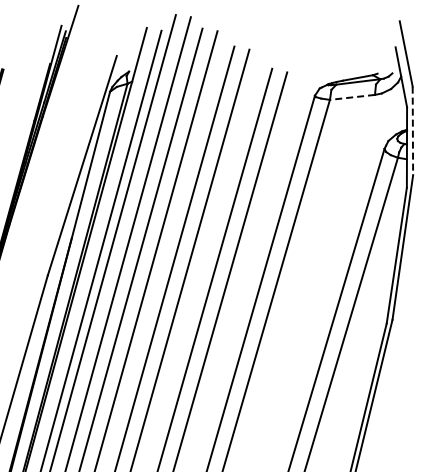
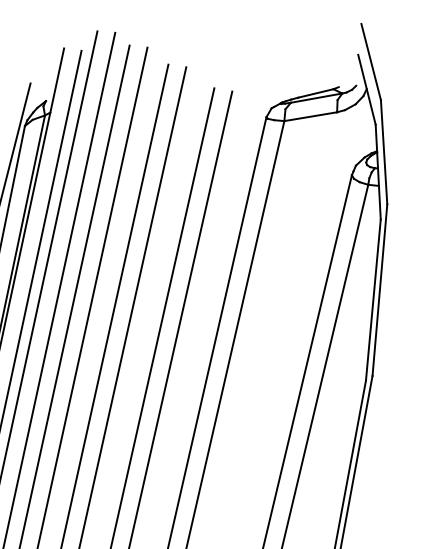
line: (352, 97) -> (310, 116), dashed -> solid
line: (412, 131) -> (383, 152), dashed -> solid

